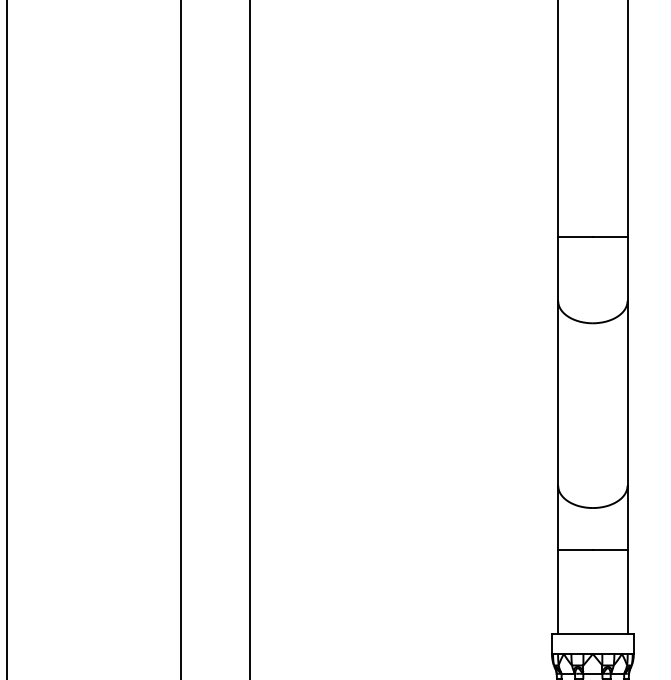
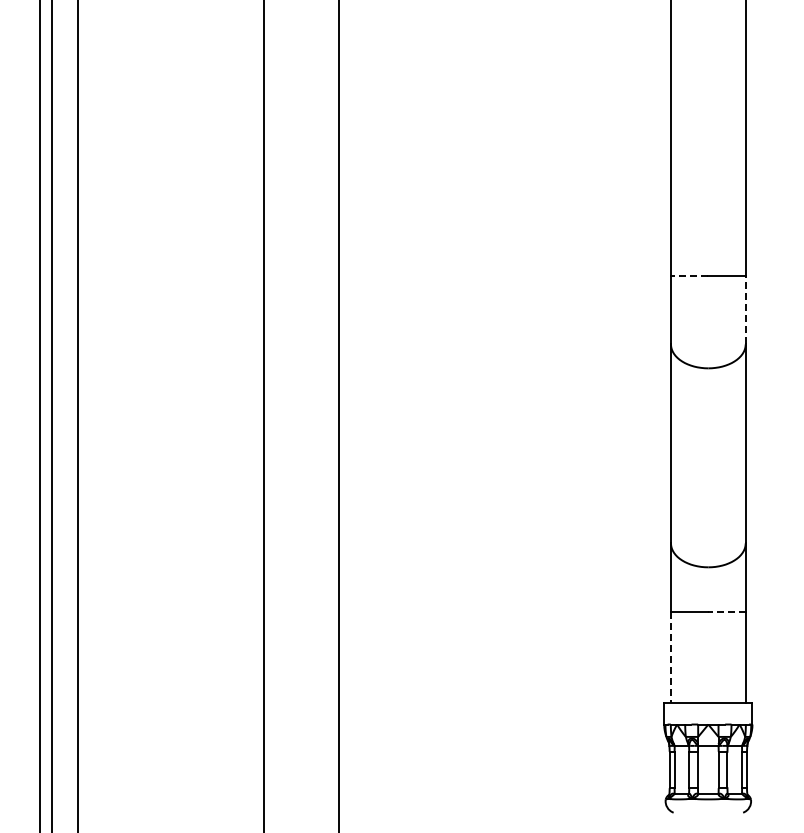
line: (575, 237) -> (689, 275), solid -> dashed
line: (627, 268) -> (745, 309), solid -> dashed
line: (610, 549) -> (727, 612), solid -> dashed
line: (557, 591) -> (670, 657), solid -> dashed

